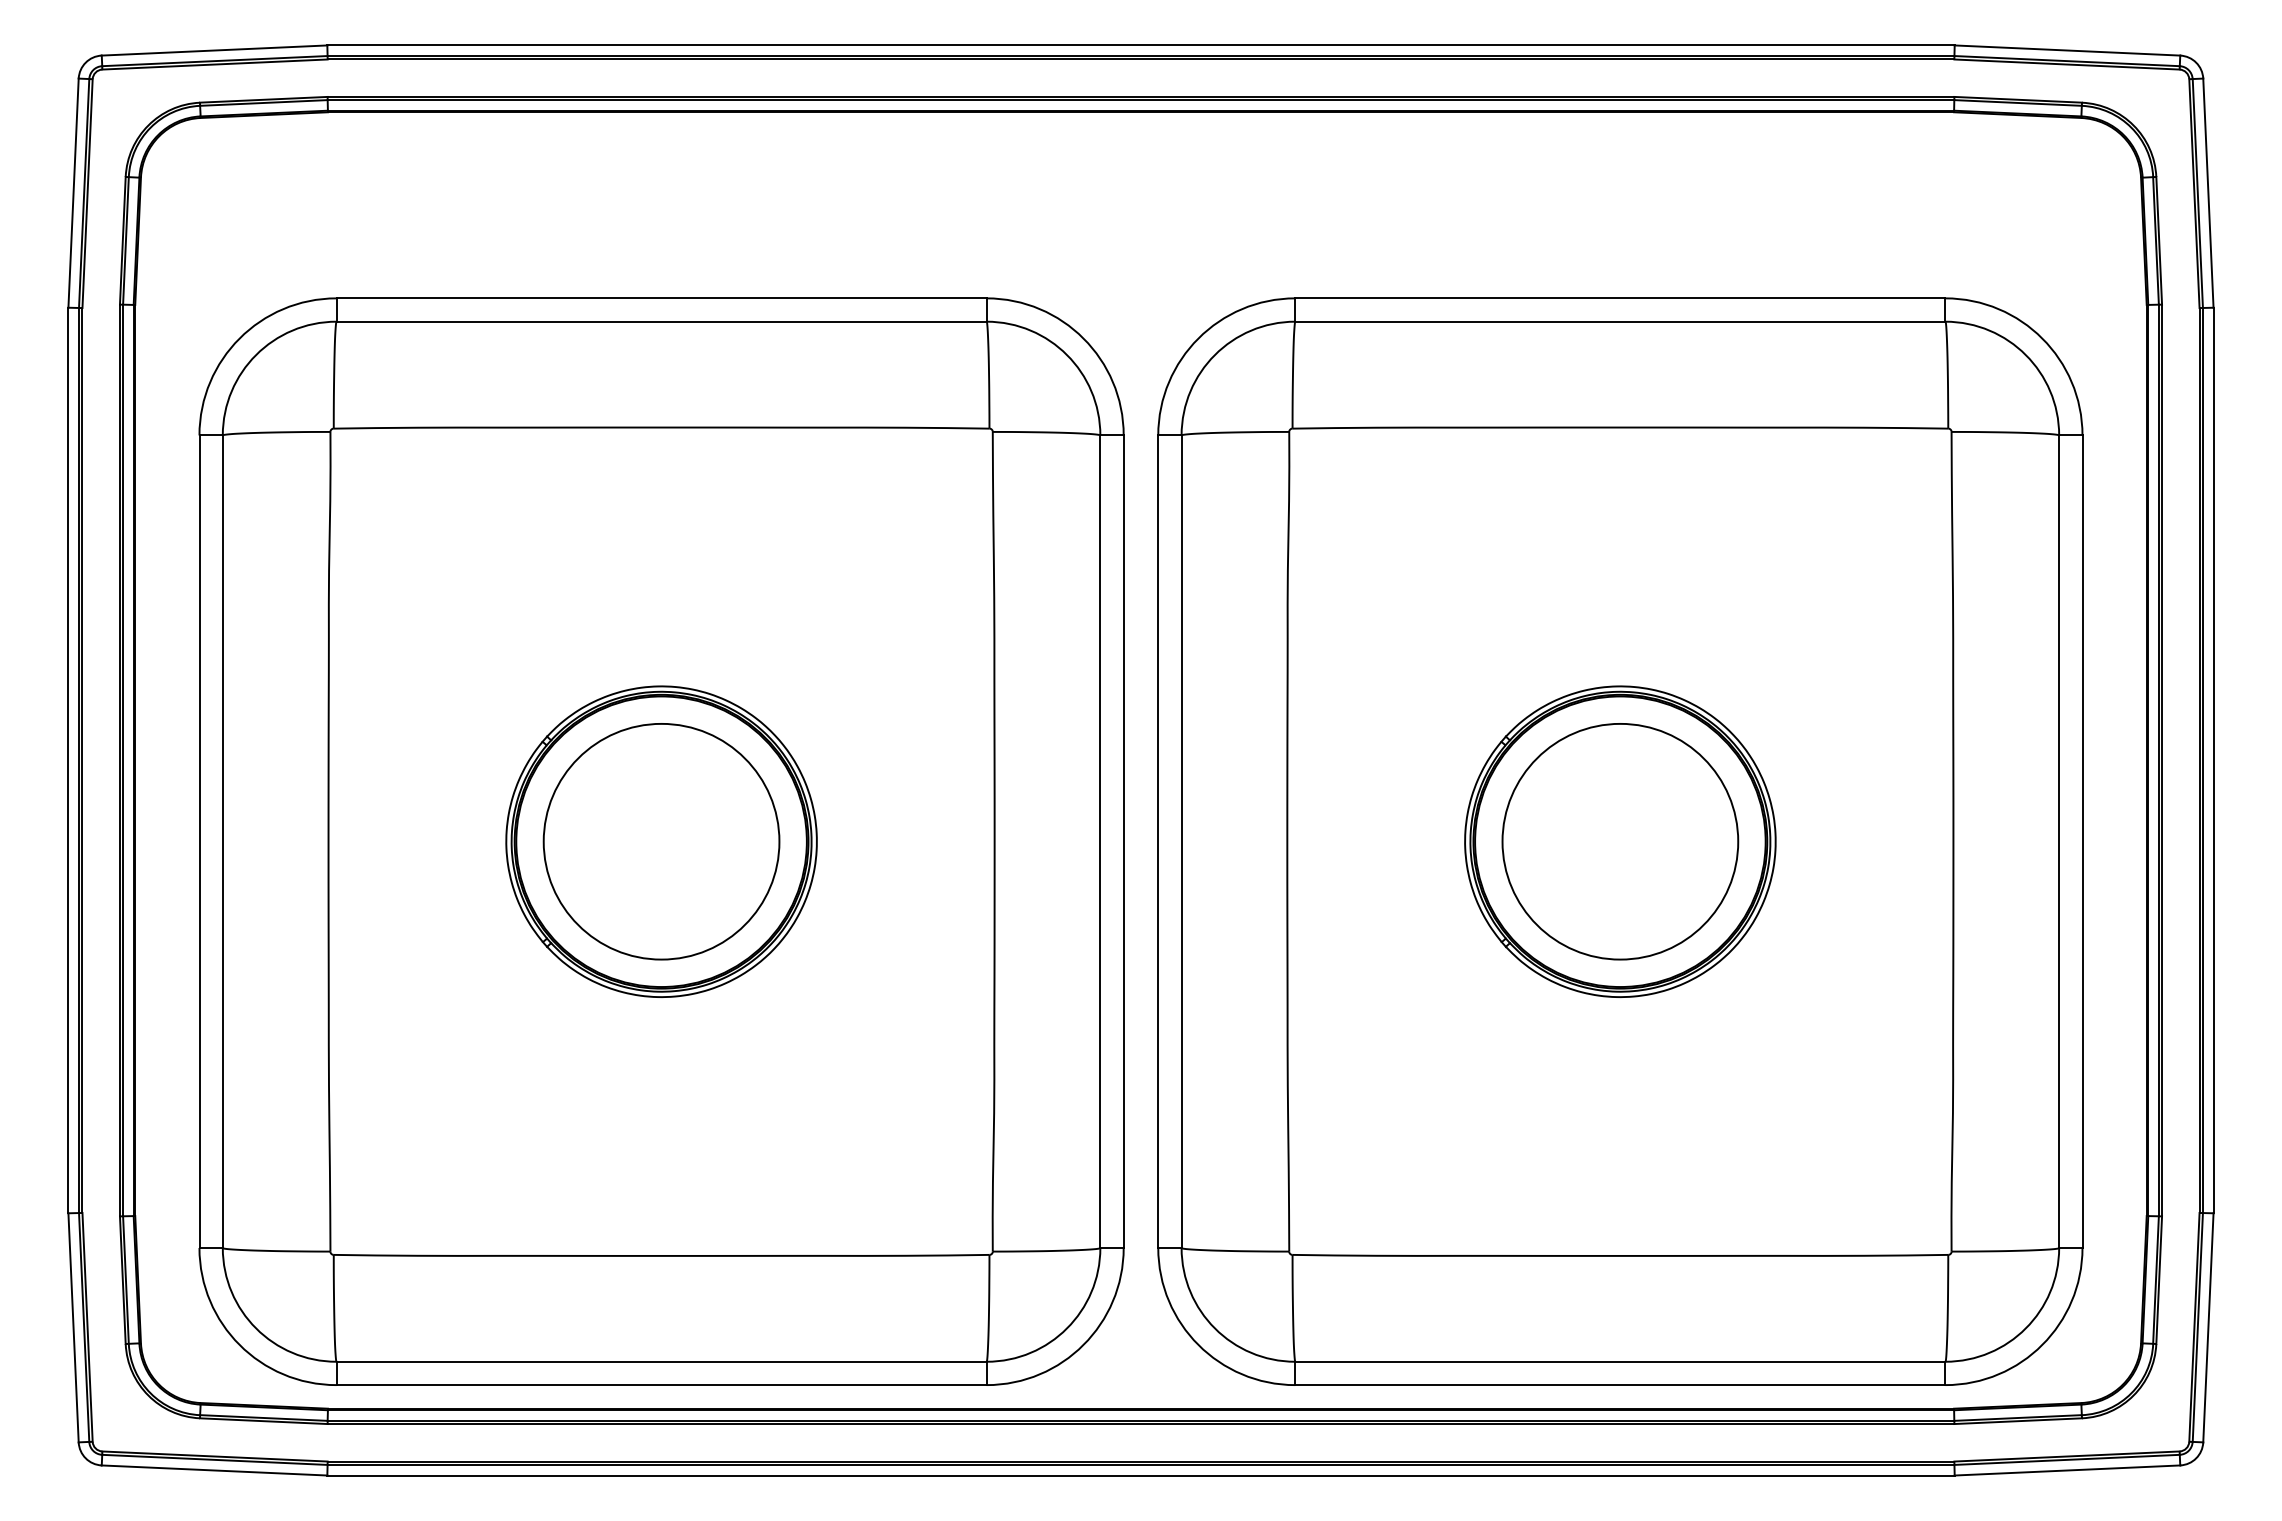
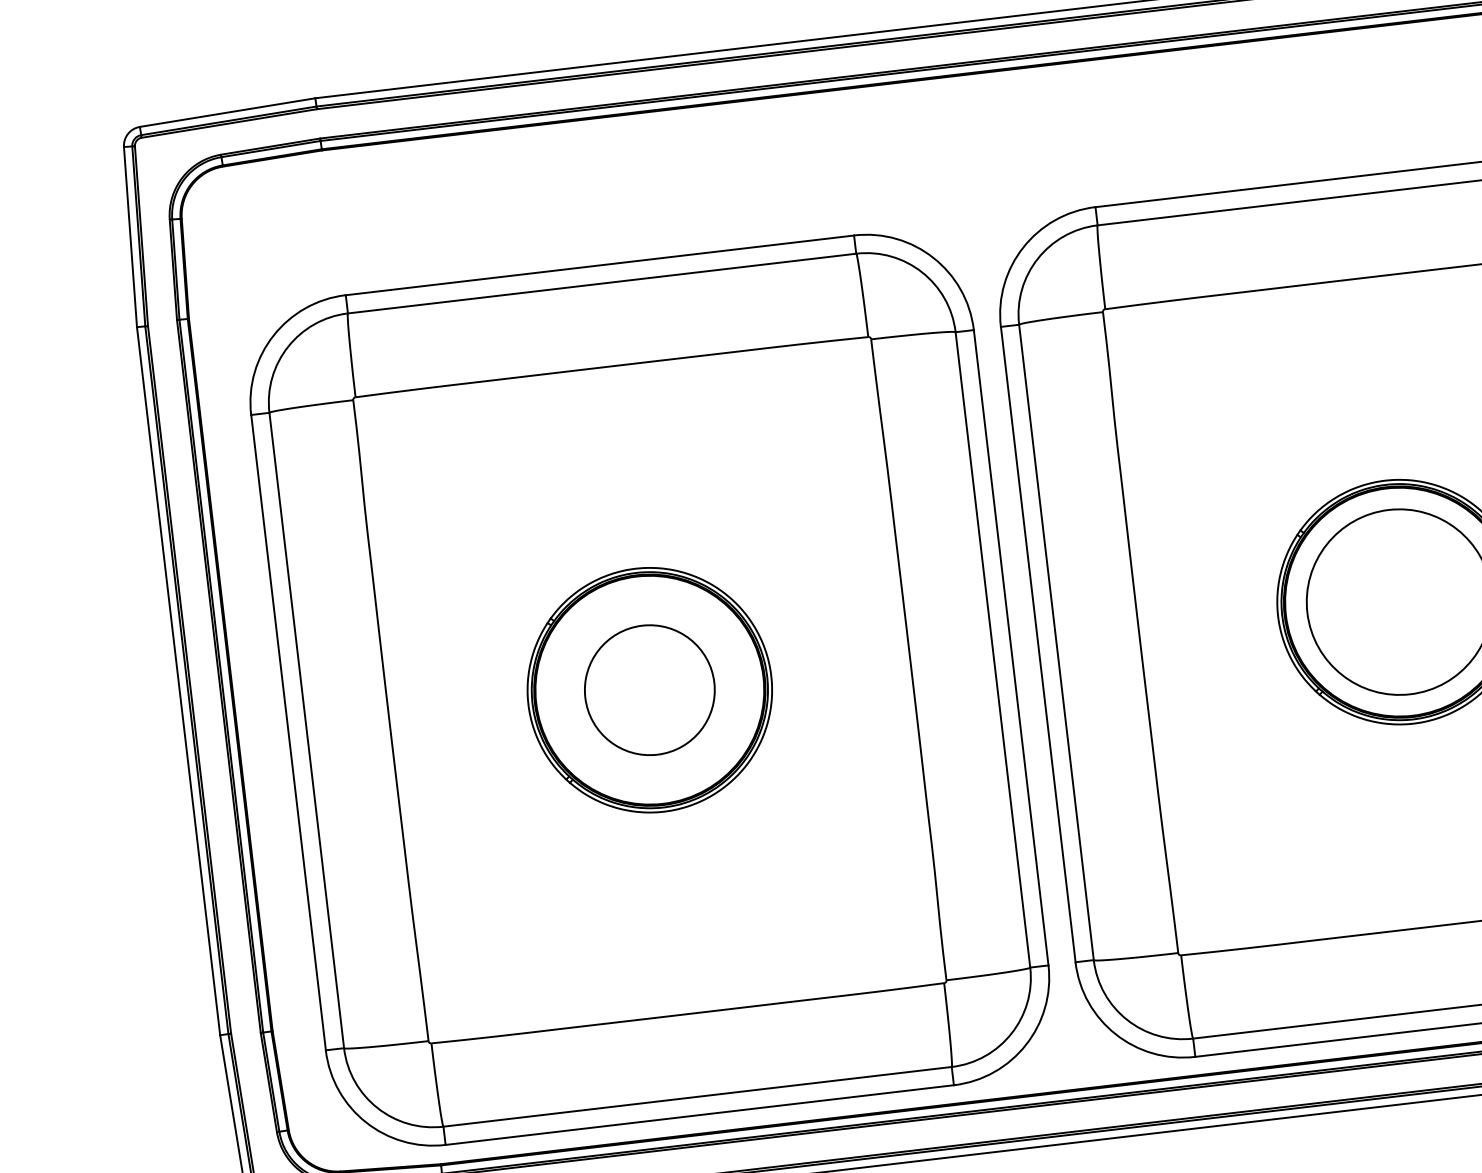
circle: (661, 841) -> (649, 690), size x0.7

